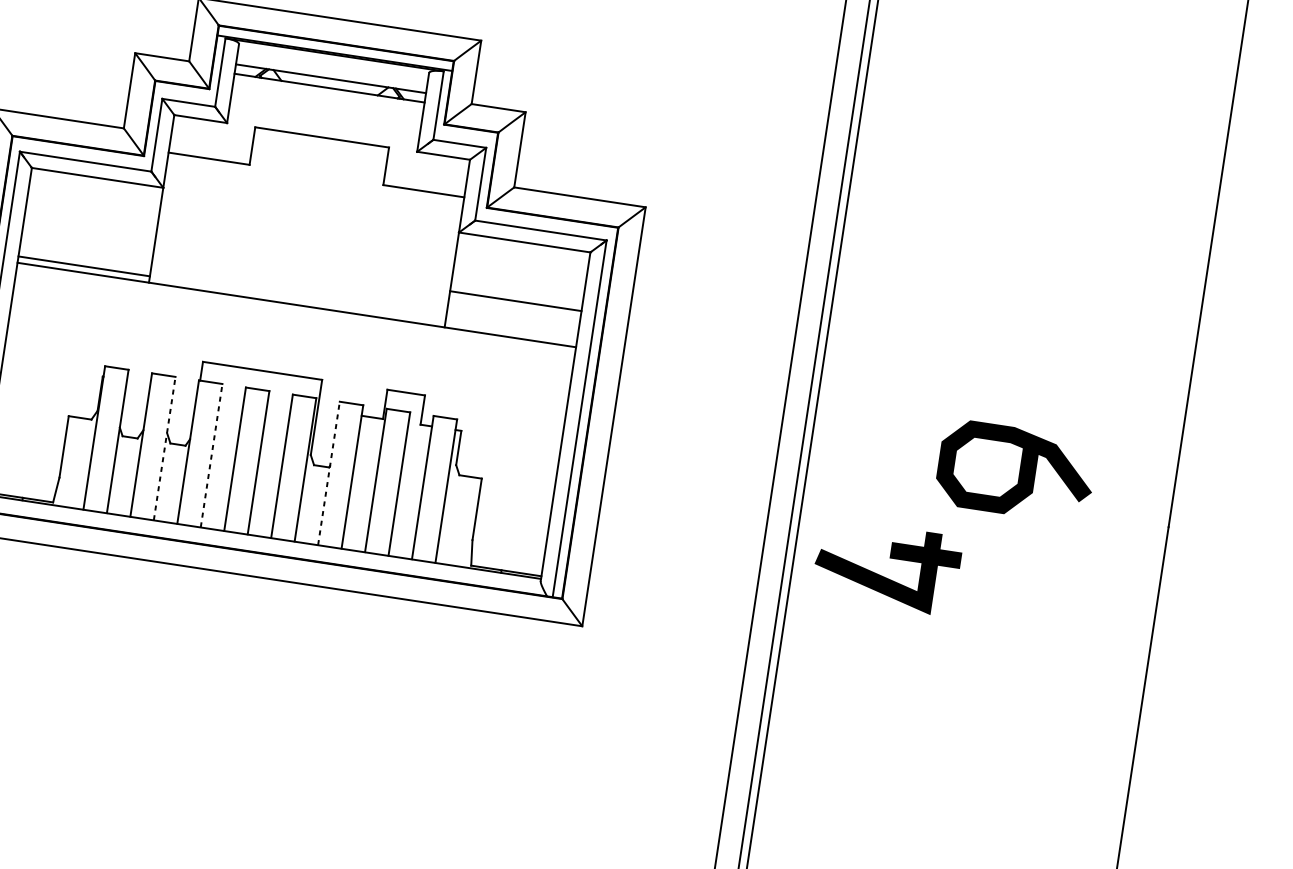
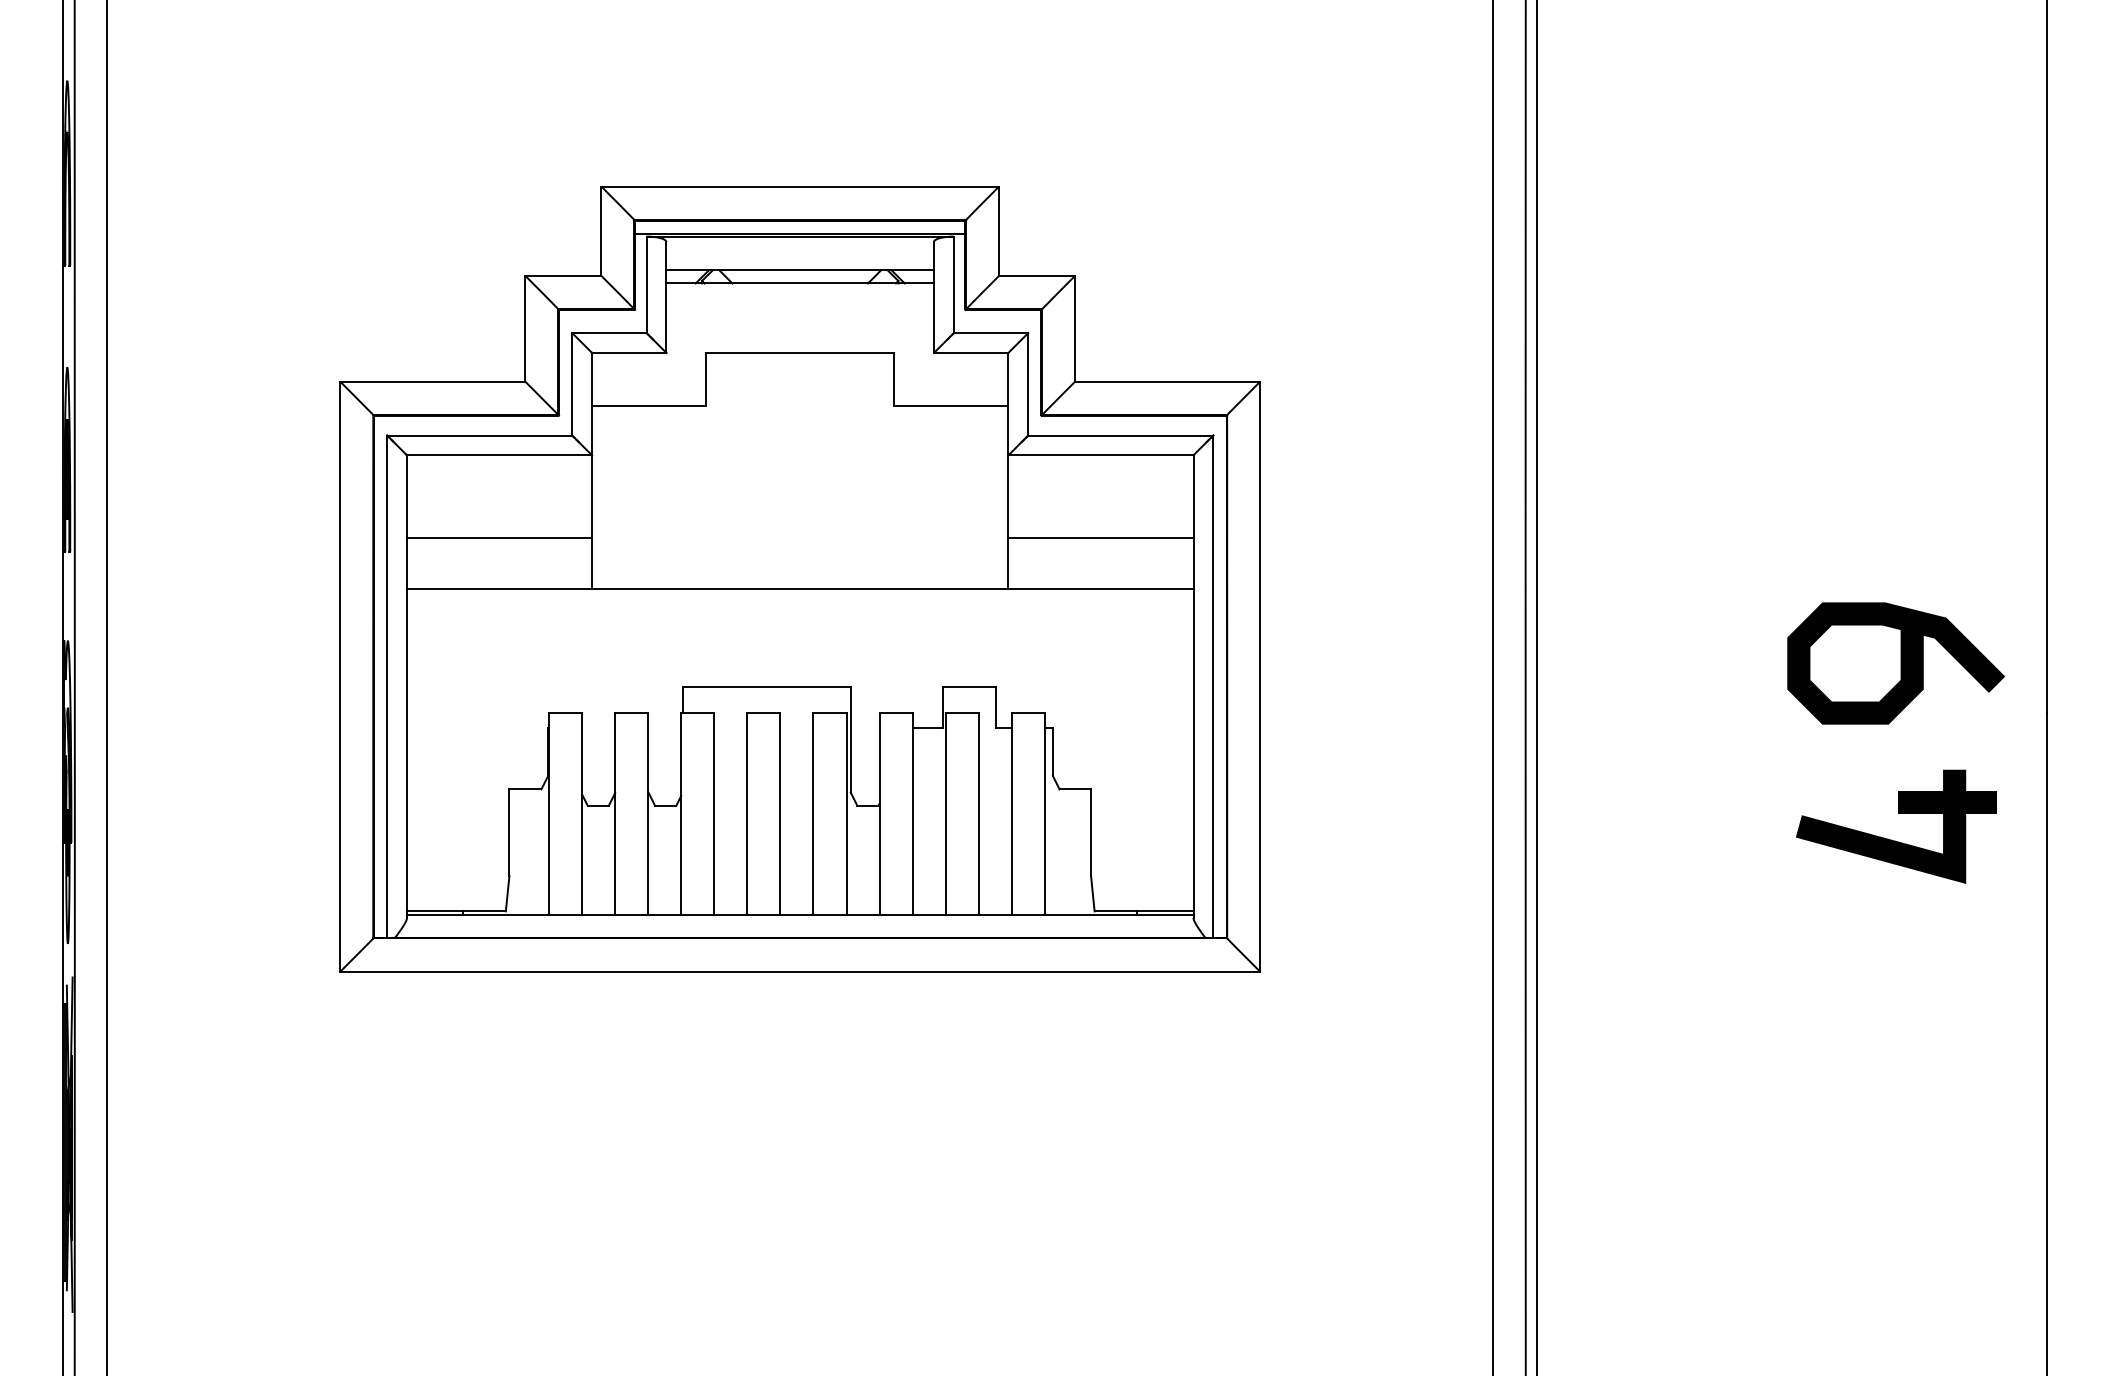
line: (84, 266) -> (499, 537), moved
line: (164, 448) -> (648, 814), dashed -> solid
line: (211, 456) -> (714, 814), dashed -> solid
curve: (1019, 472) -> (1900, 663), moved
line: (328, 473) -> (879, 814), dashed -> solid
part: (889, 557) -> (1898, 813), moved

